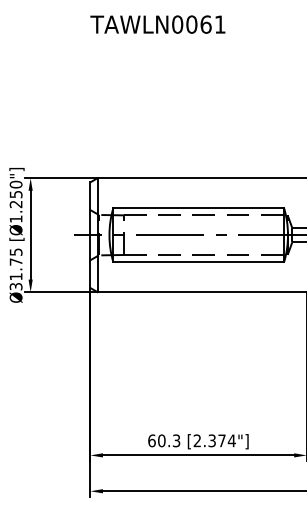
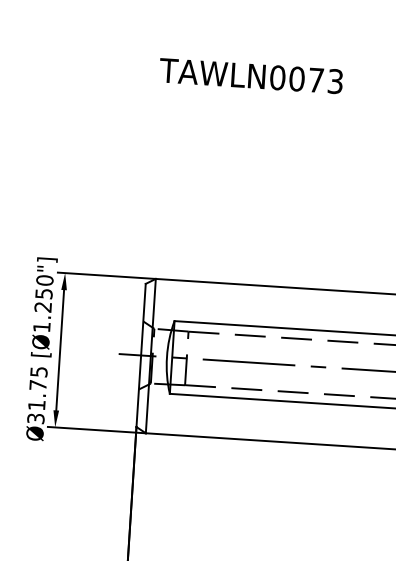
text: (212, 24) -> (325, 80), TAWLN0061 -> TAWLN0073

